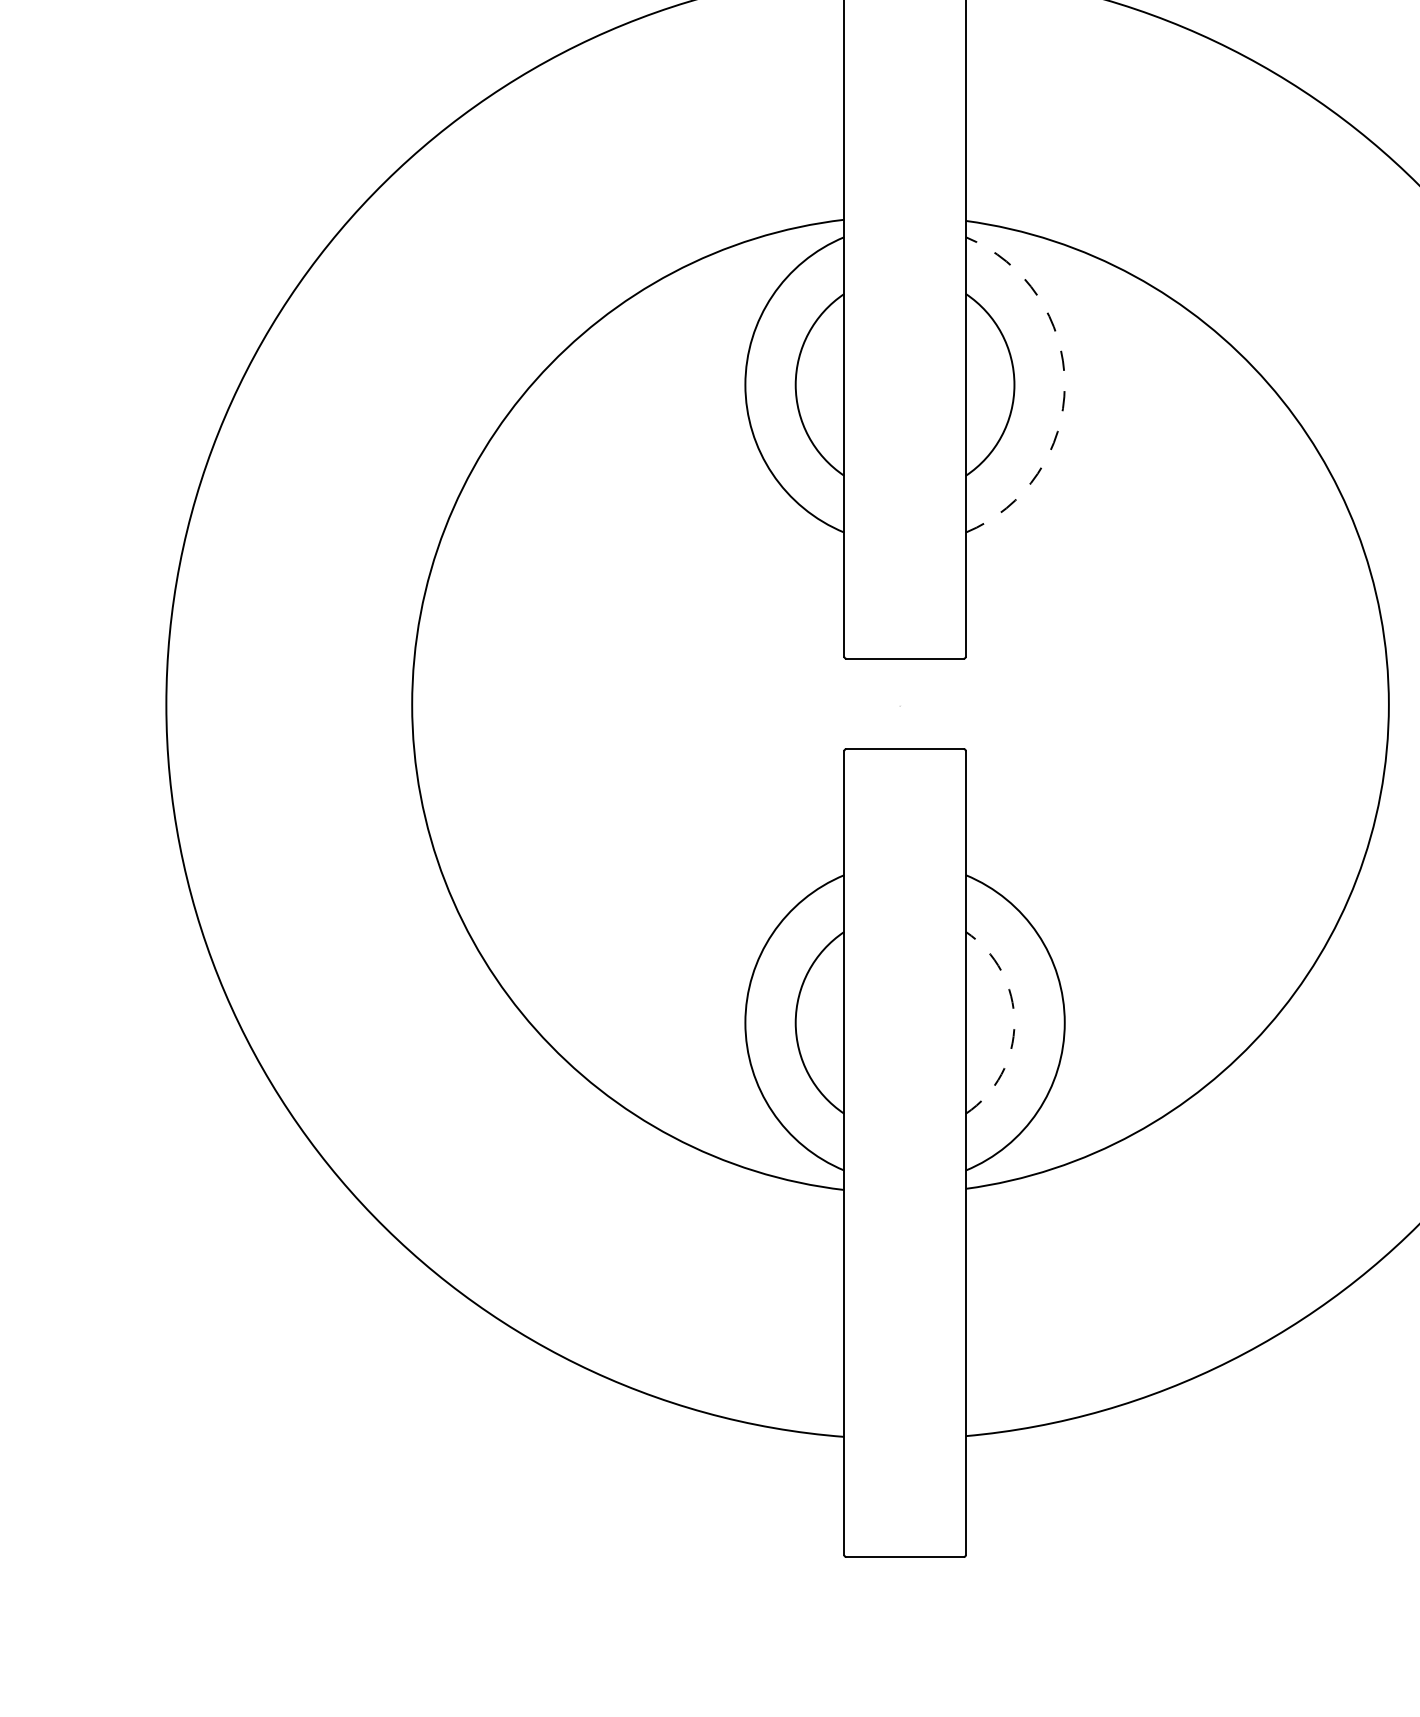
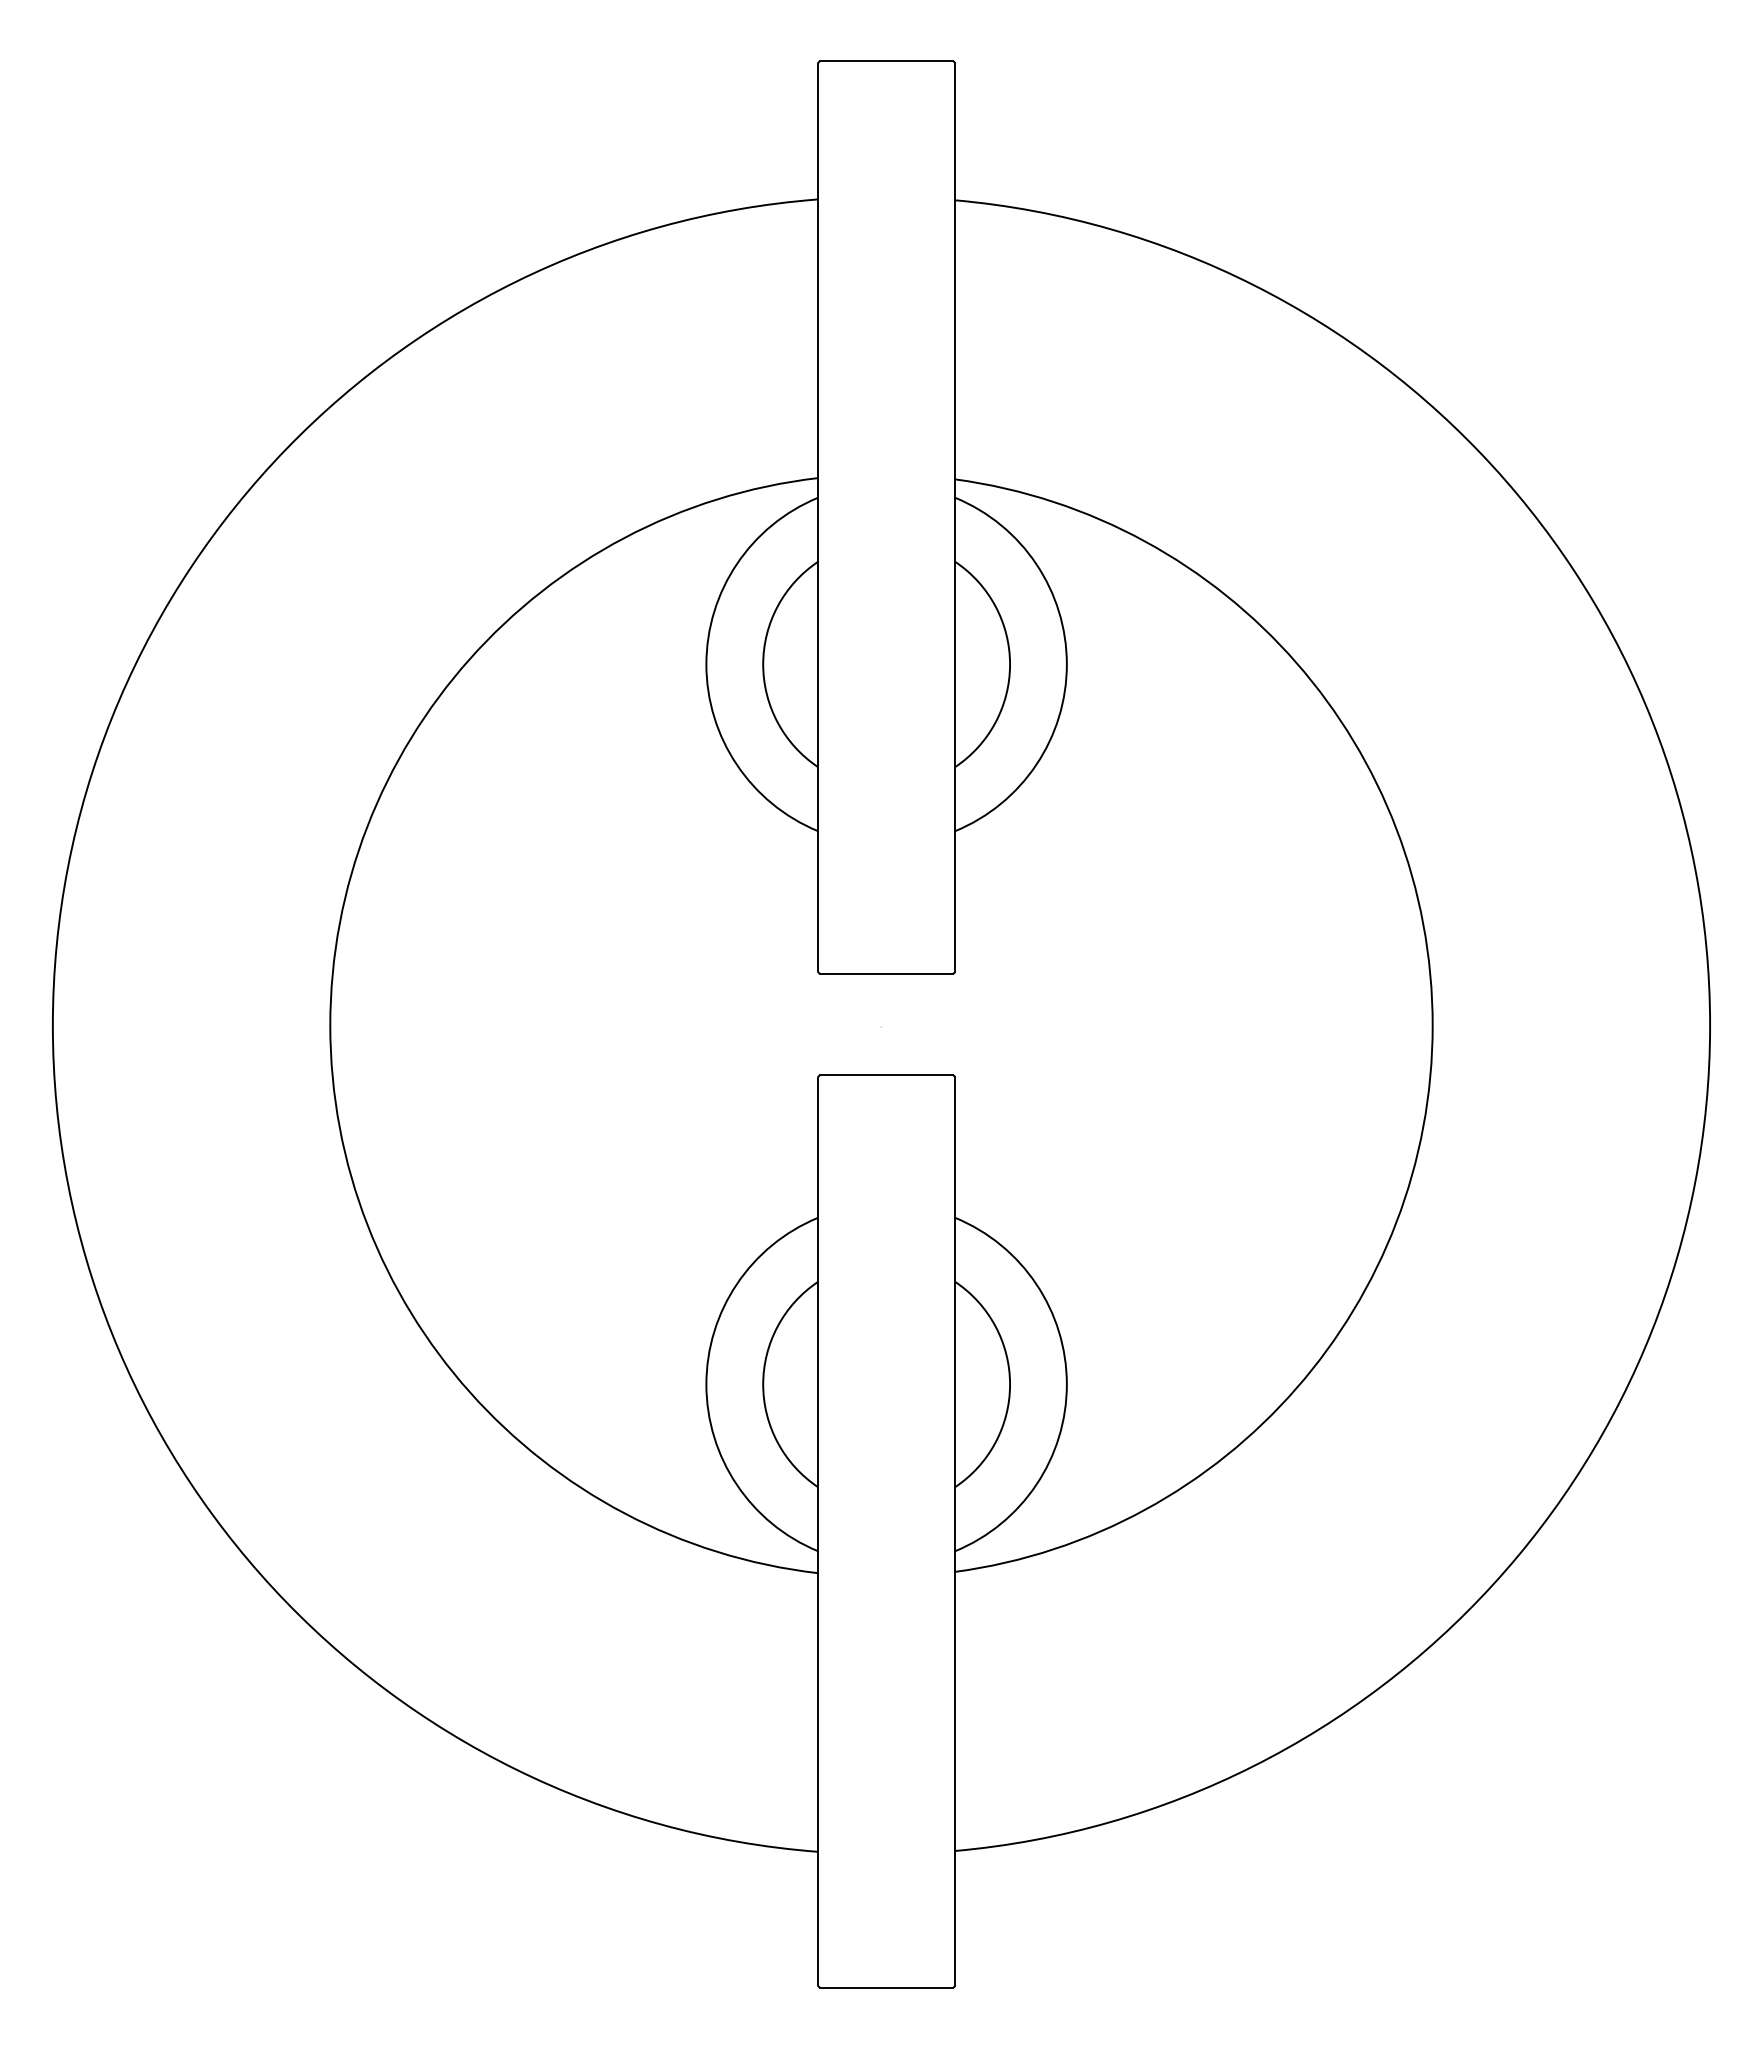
arc: (1064, 384) -> (1066, 664), dashed -> solid
arc: (1014, 1022) -> (1010, 1384), dashed -> solid

